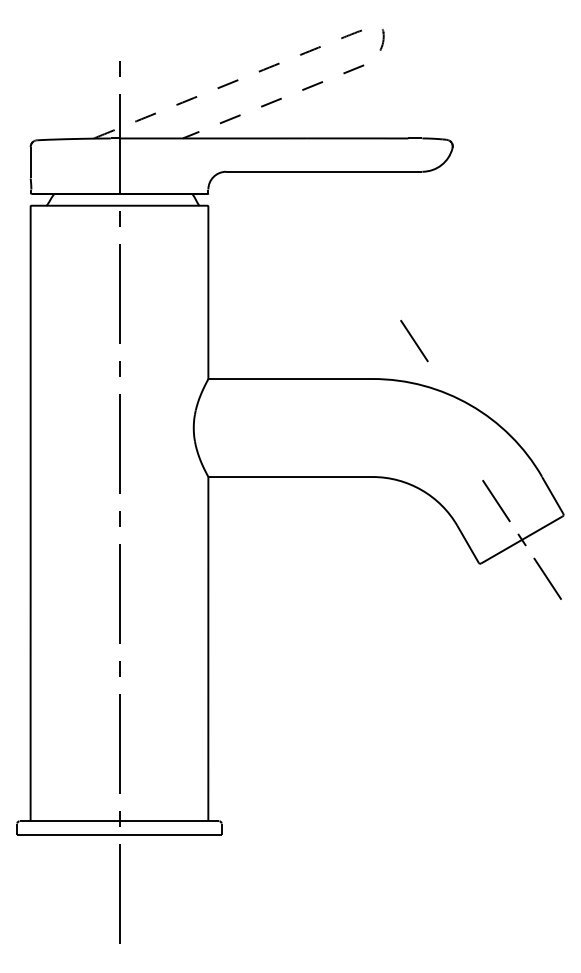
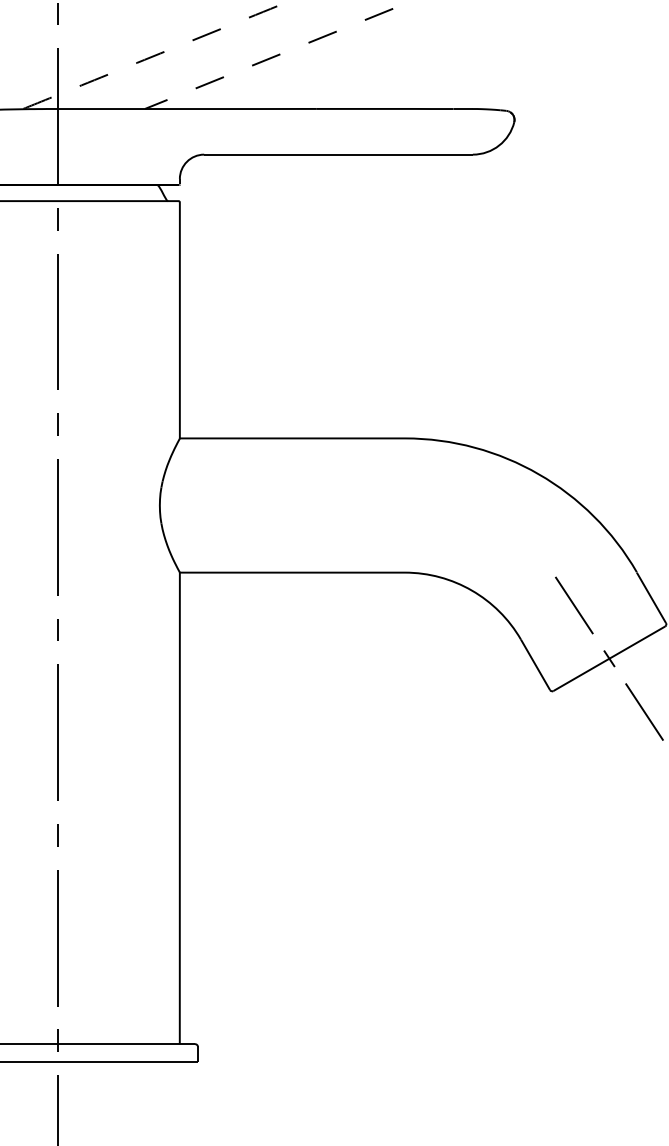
line: (414, 340) -> (462, 385), removed

